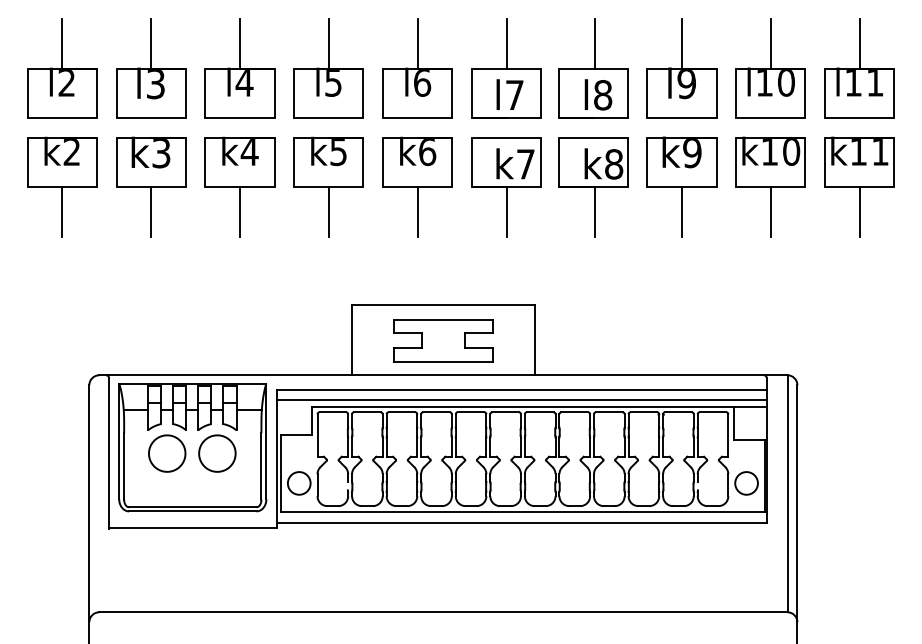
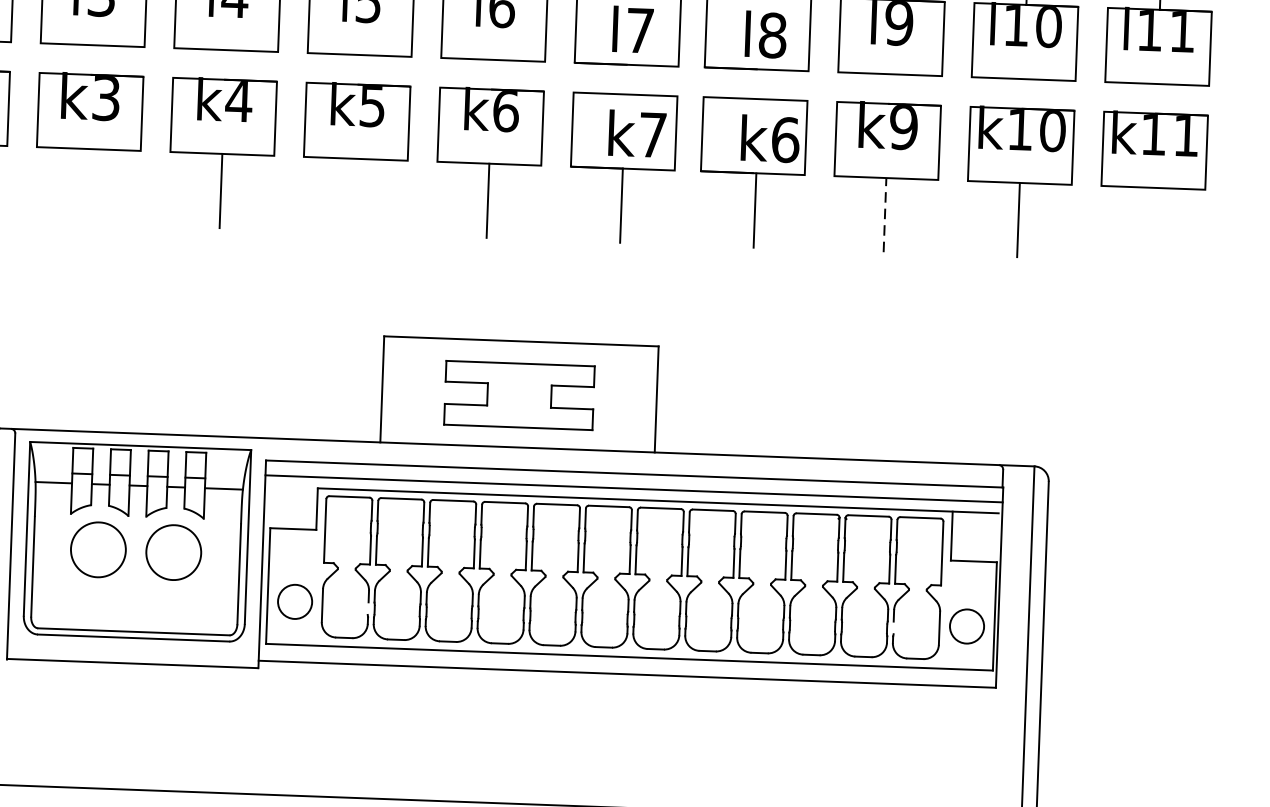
text: (614, 164) -> (786, 140), k8 -> k6
line: (151, 211) -> (88, 185), removed
line: (328, 211) -> (354, 195), removed
line: (682, 211) -> (885, 214), solid -> dashed
line: (859, 211) -> (1151, 224), removed

